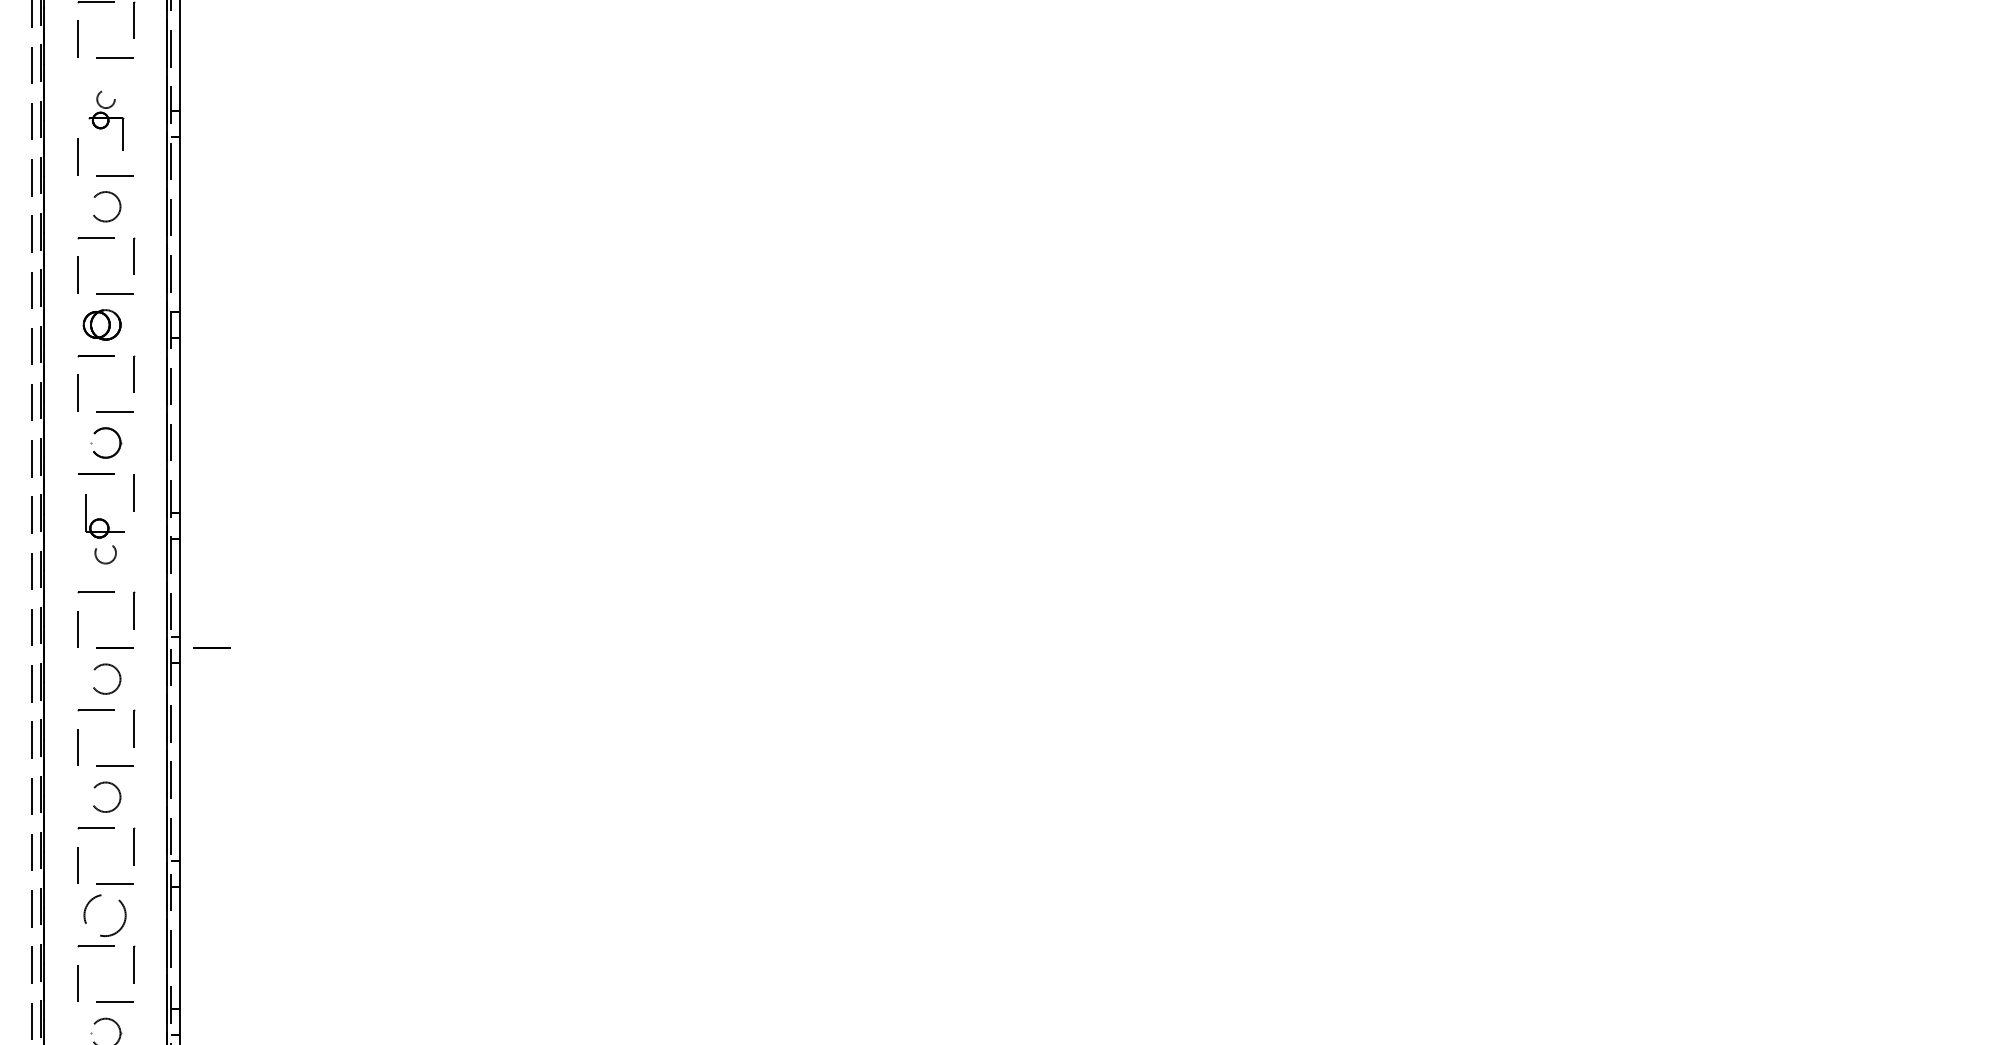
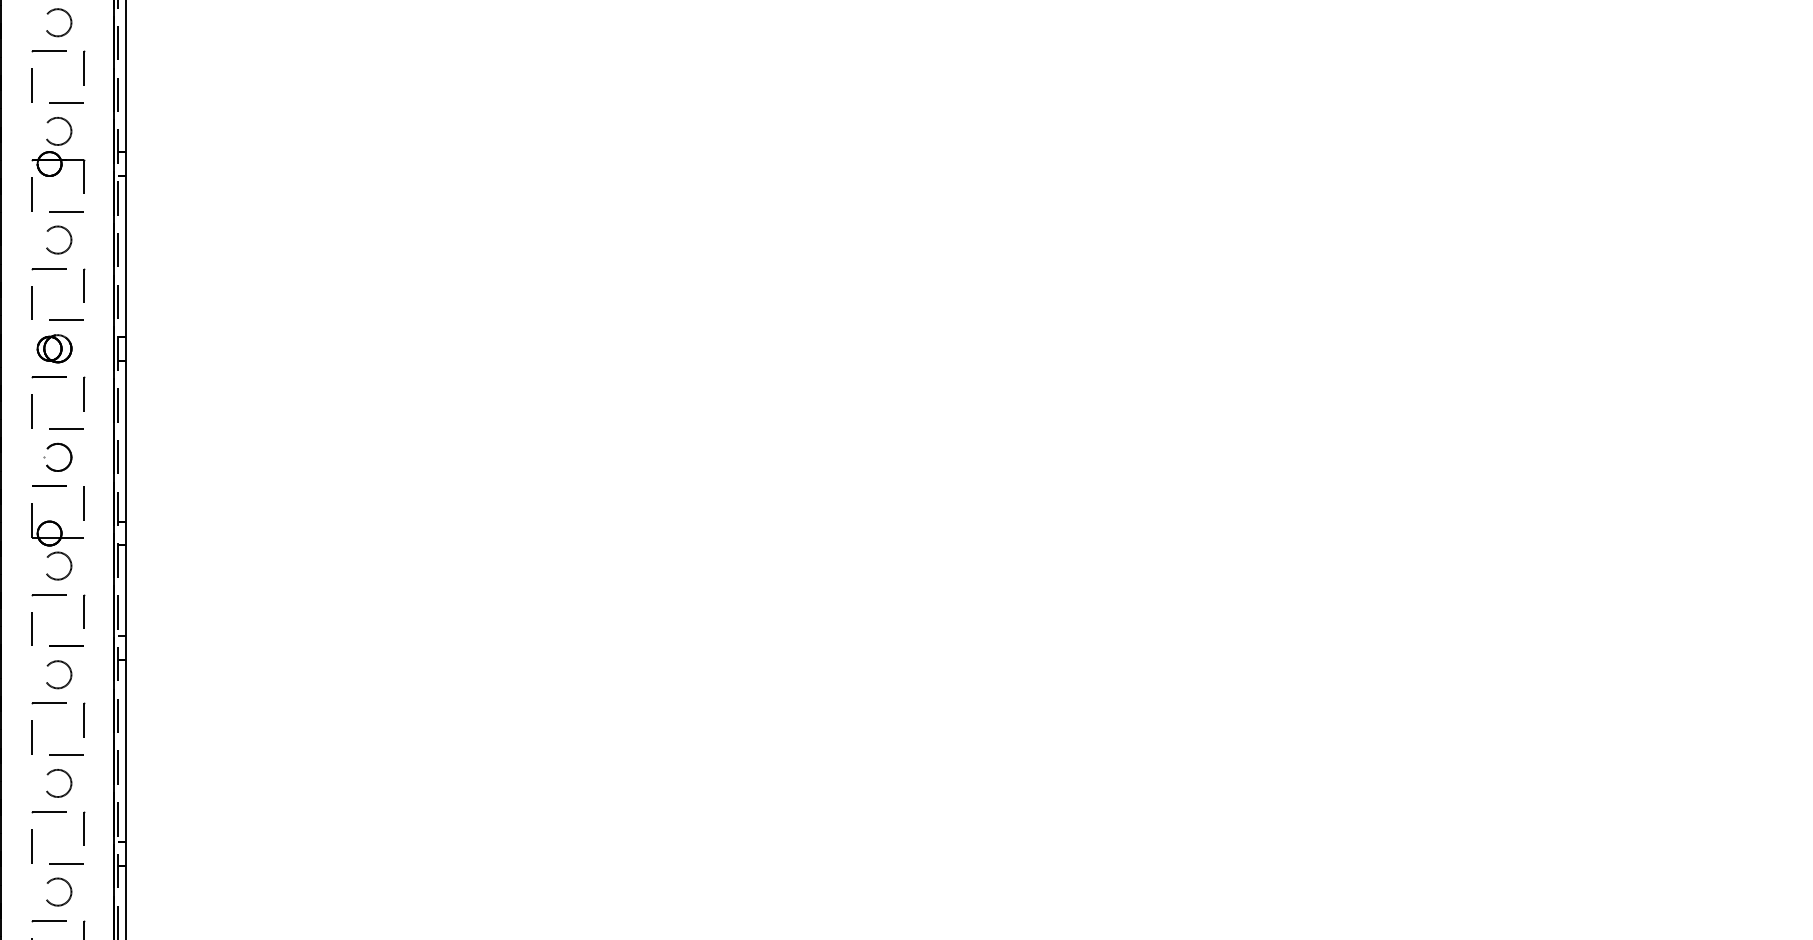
part: (106, 114) -> (58, 155), size x1.67
part: (105, 534) -> (57, 541), size x1.43
line: (211, 647) -> (155, 645), removed
circle: (107, 914) -> (59, 891), size x0.71

